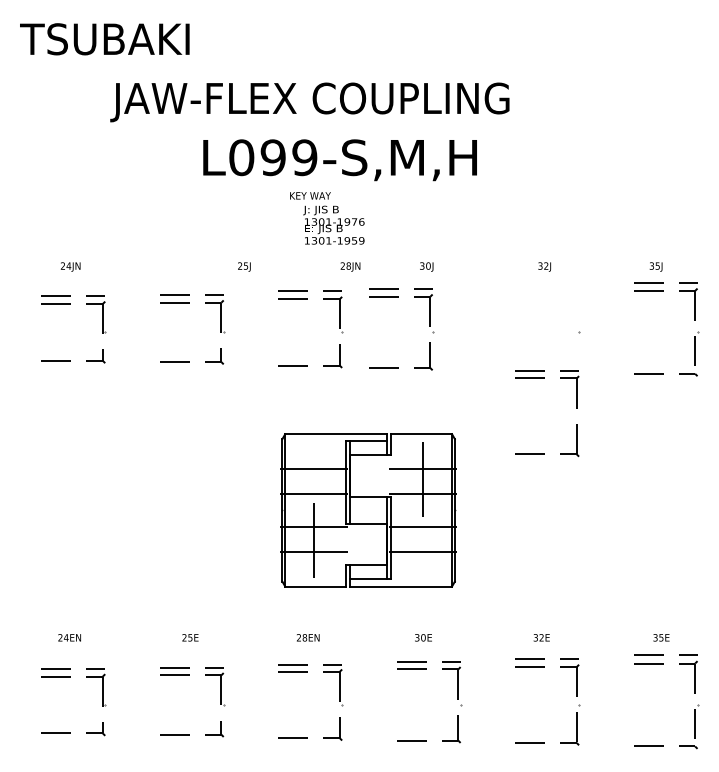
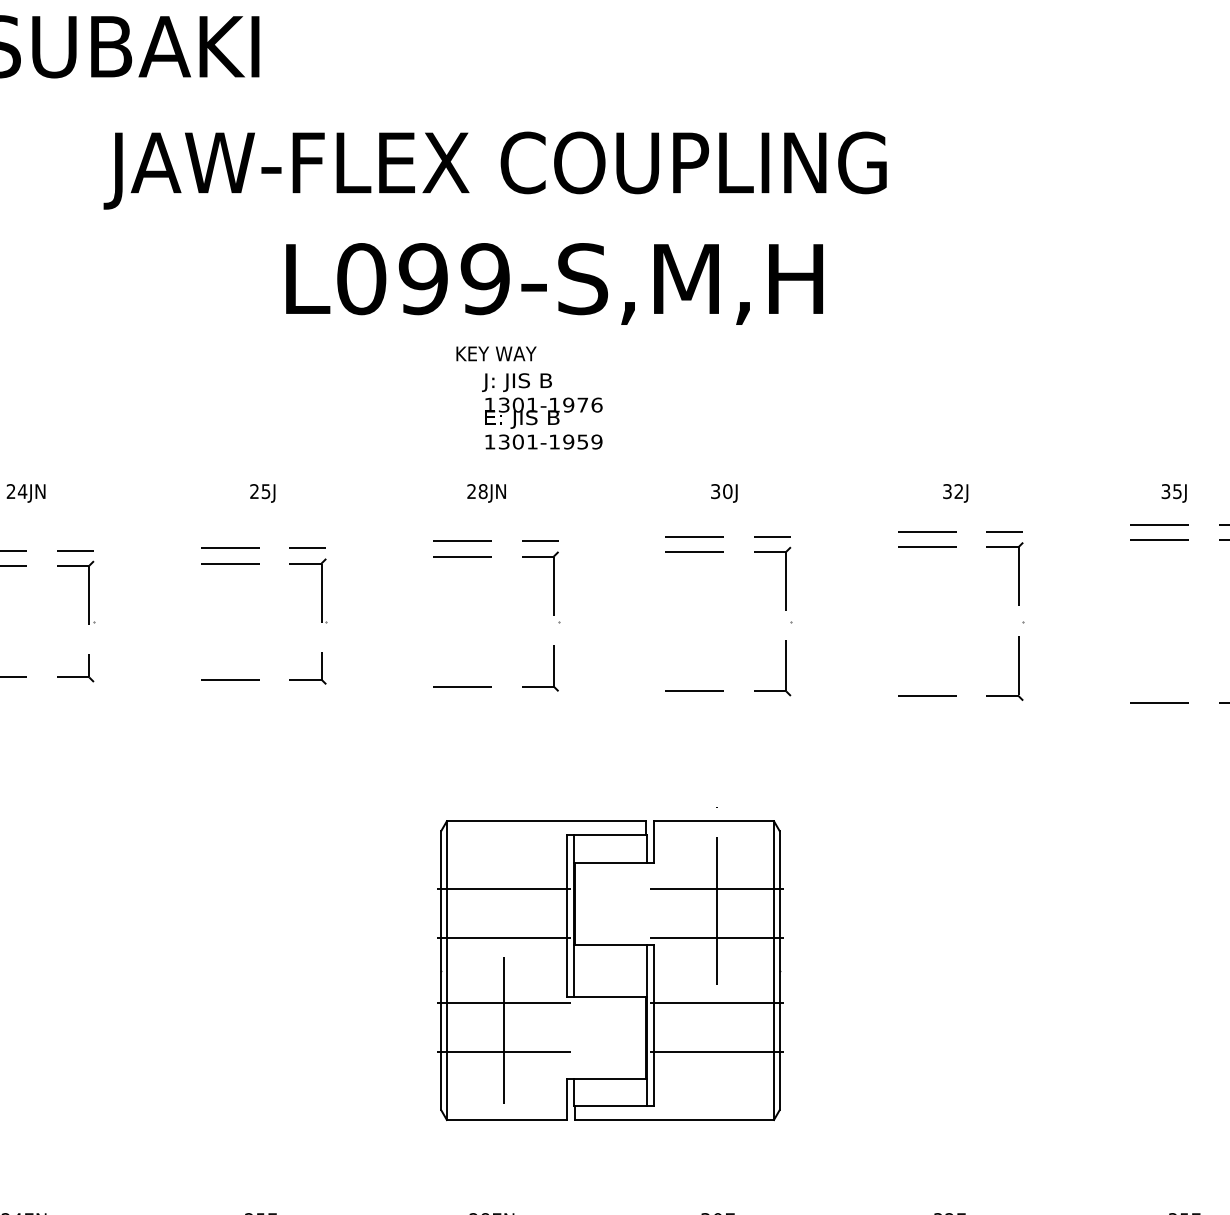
text: (244, 266) -> (263, 492), moved
text: (350, 266) -> (486, 492), moved
part: (429, 326) -> (784, 610), moved
part: (576, 408) -> (1018, 606), moved

